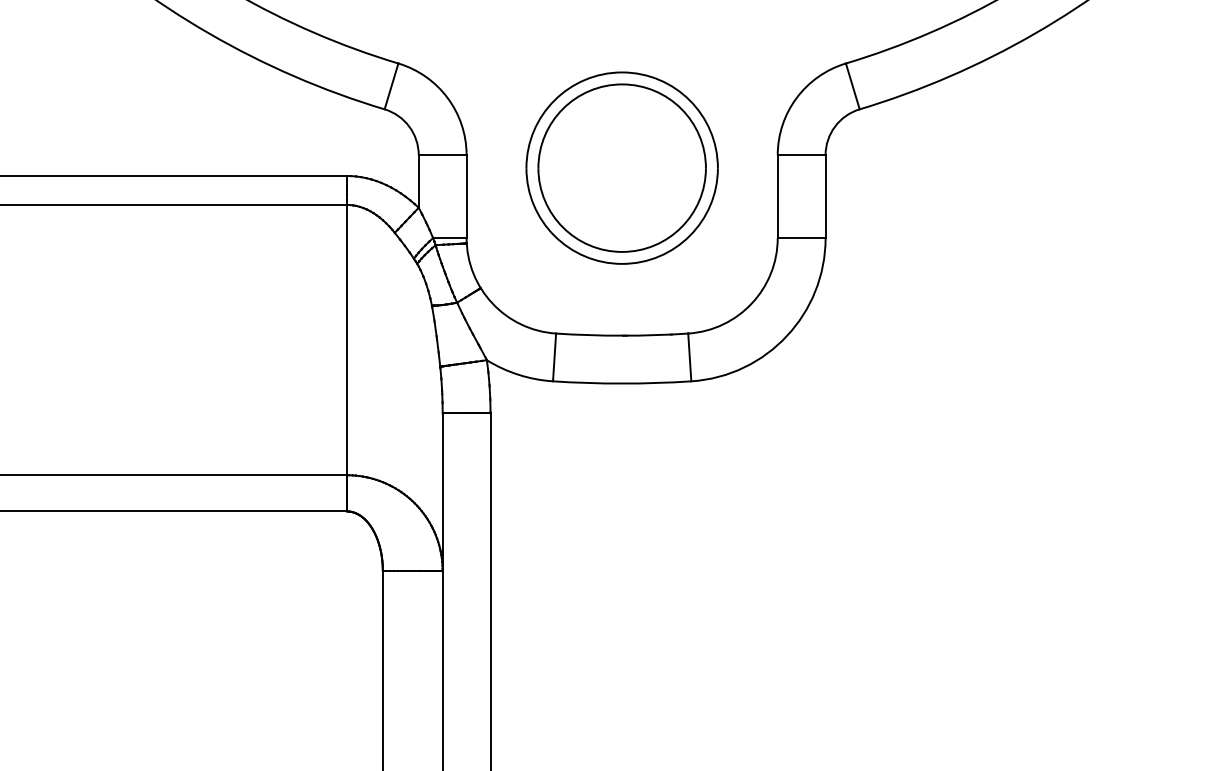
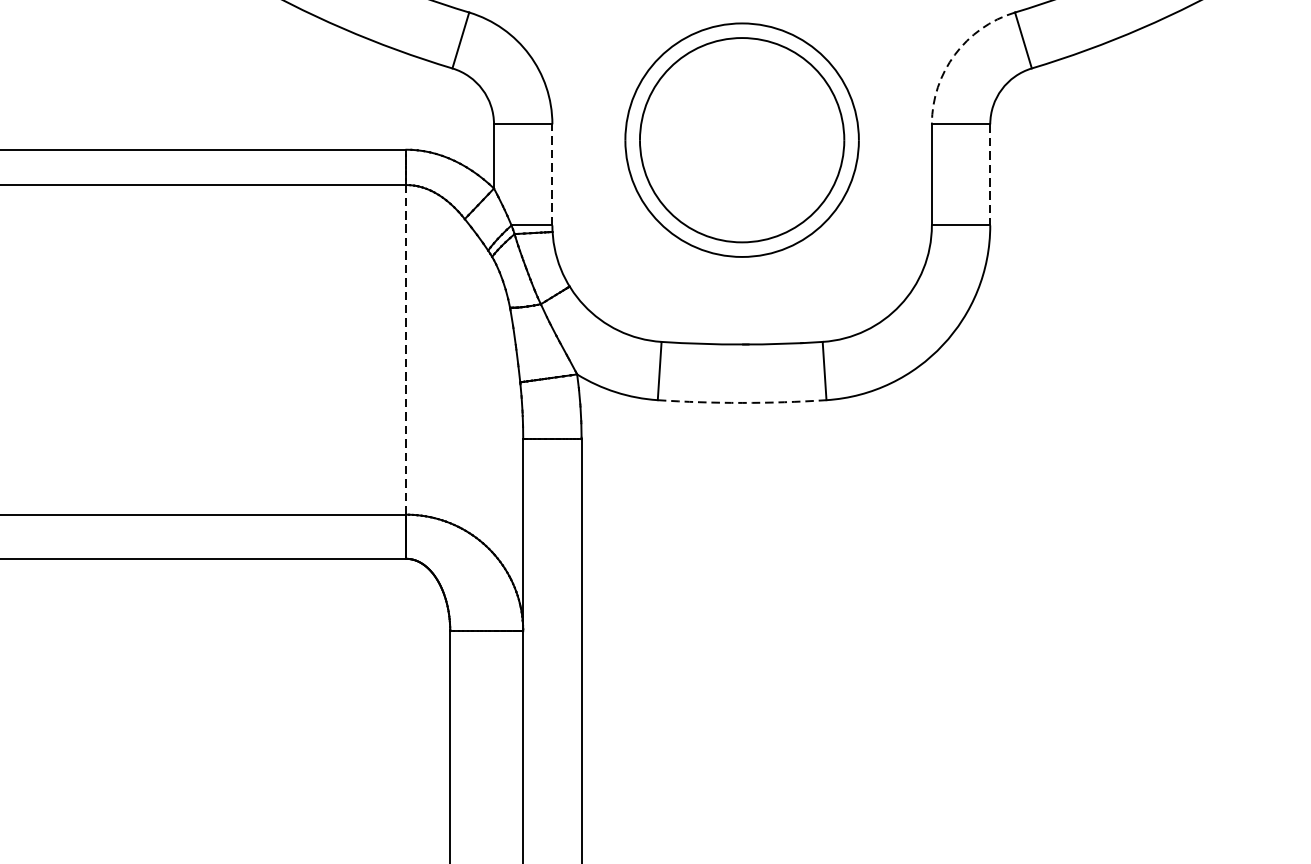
arc: (796, 98) -> (954, 55), solid -> dashed
line: (466, 196) -> (552, 174), solid -> dashed
line: (825, 197) -> (990, 175), solid -> dashed
line: (346, 339) -> (405, 349), solid -> dashed
arc: (622, 383) -> (742, 402), solid -> dashed

